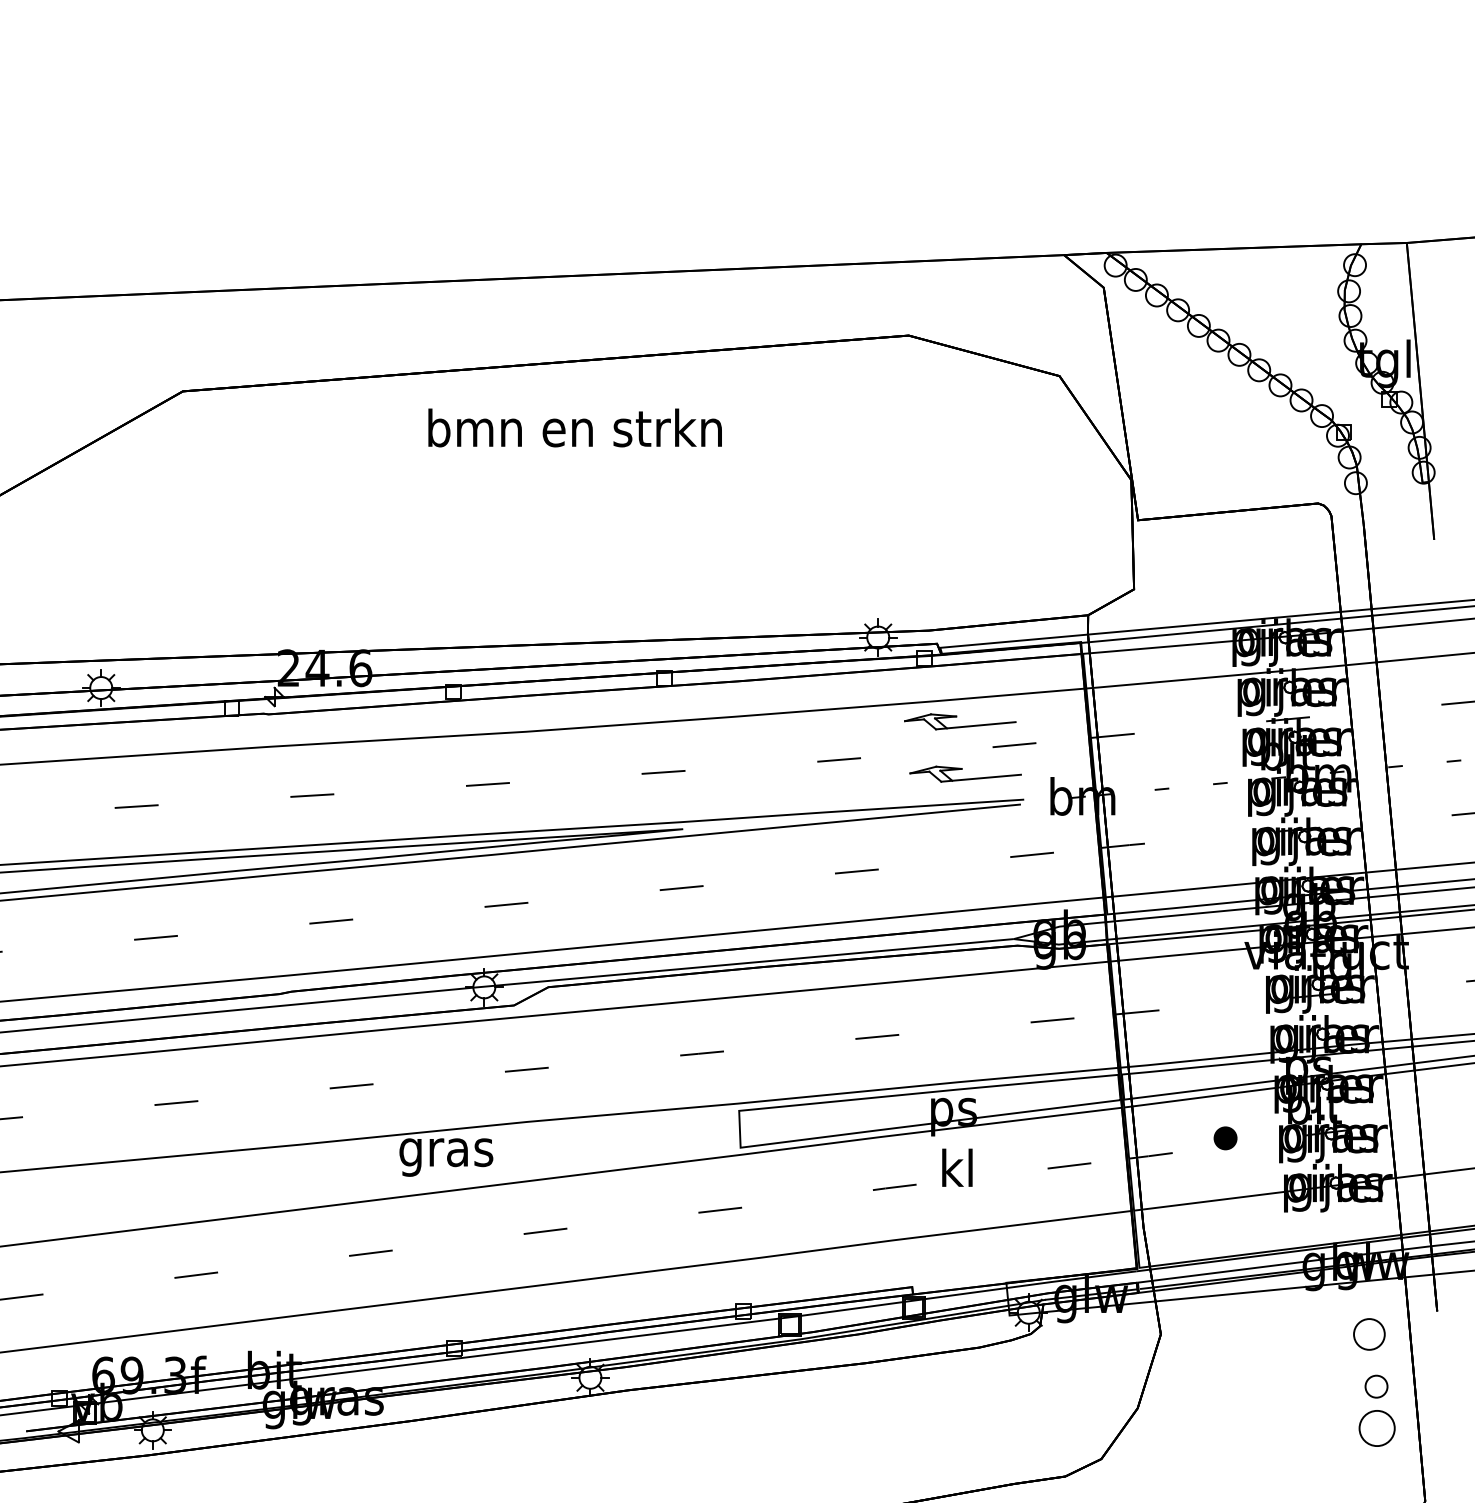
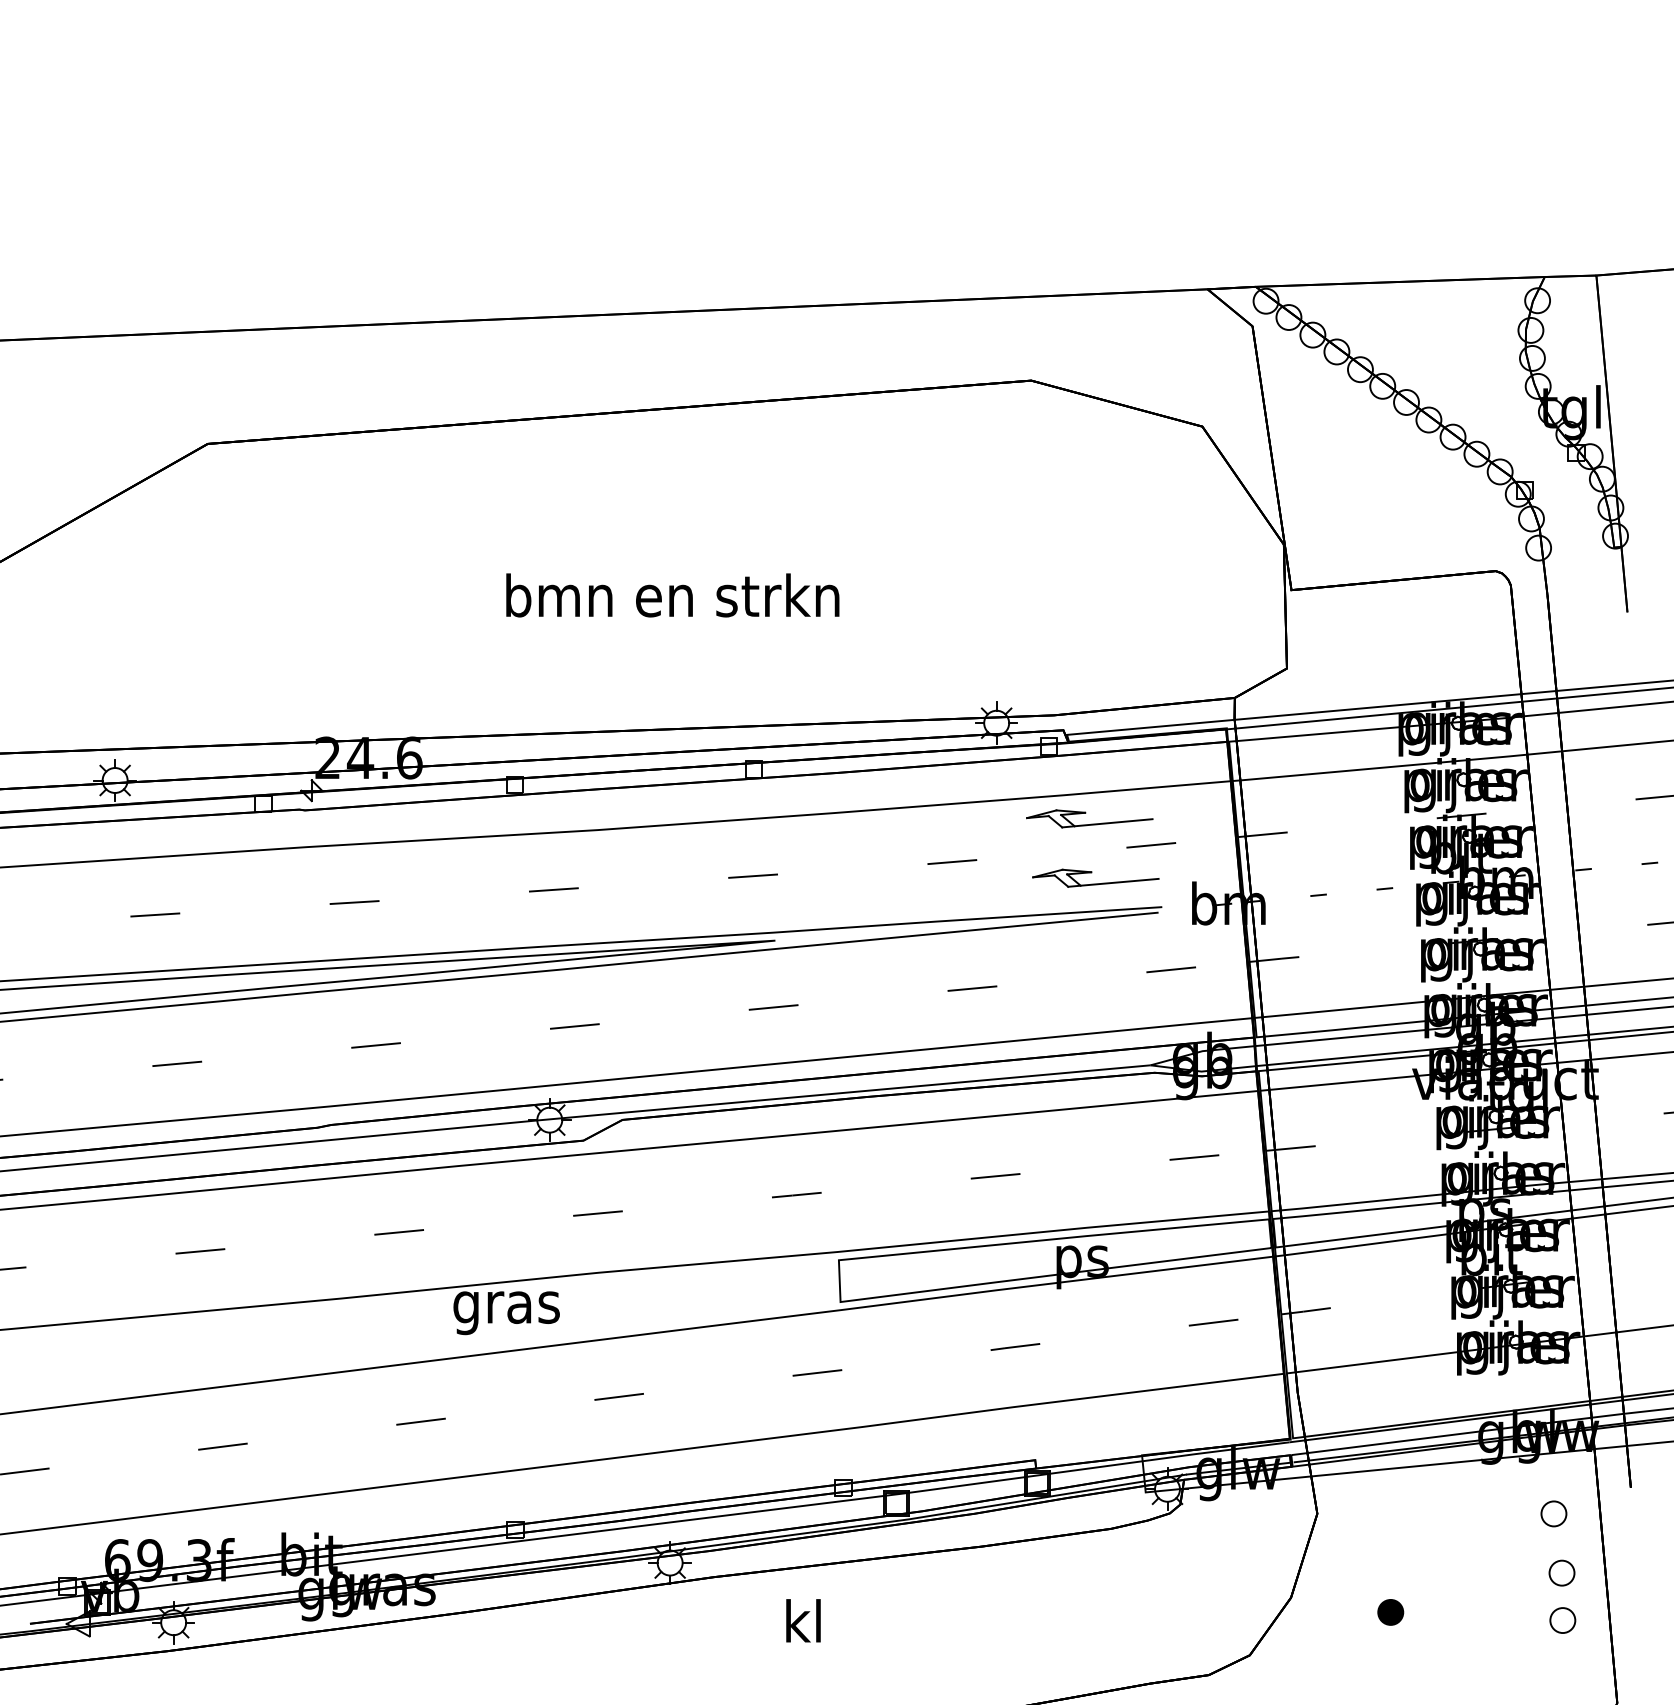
text: (574, 428) -> (672, 595), moved
part: (1225, 1138) -> (1390, 1612), moved
text: (957, 1167) -> (803, 1620), moved
part: (1369, 1334) -> (1553, 1513), size x0.71
part: (1376, 1428) -> (1562, 1620), size x0.62

